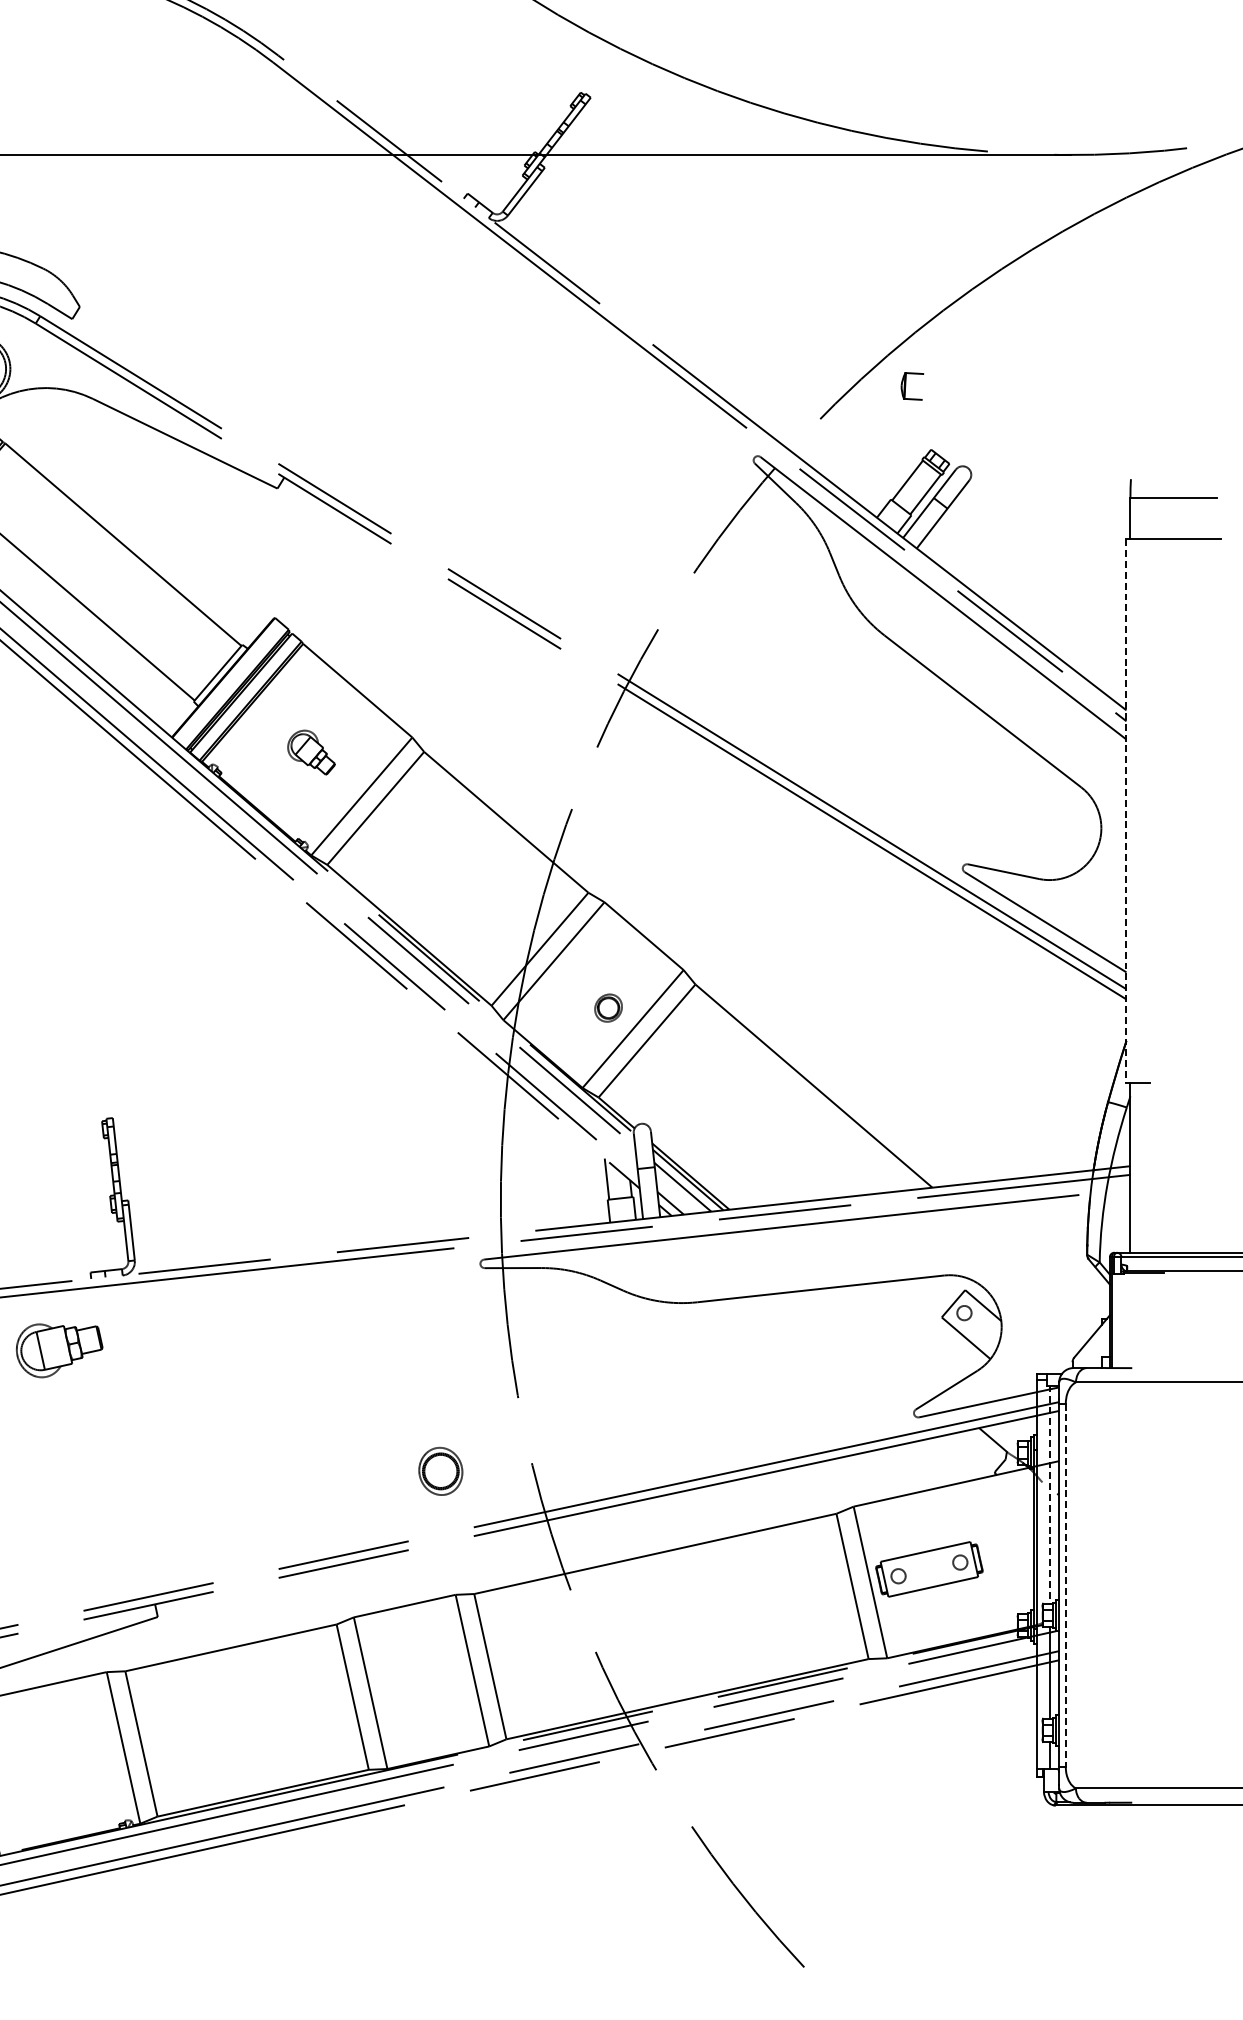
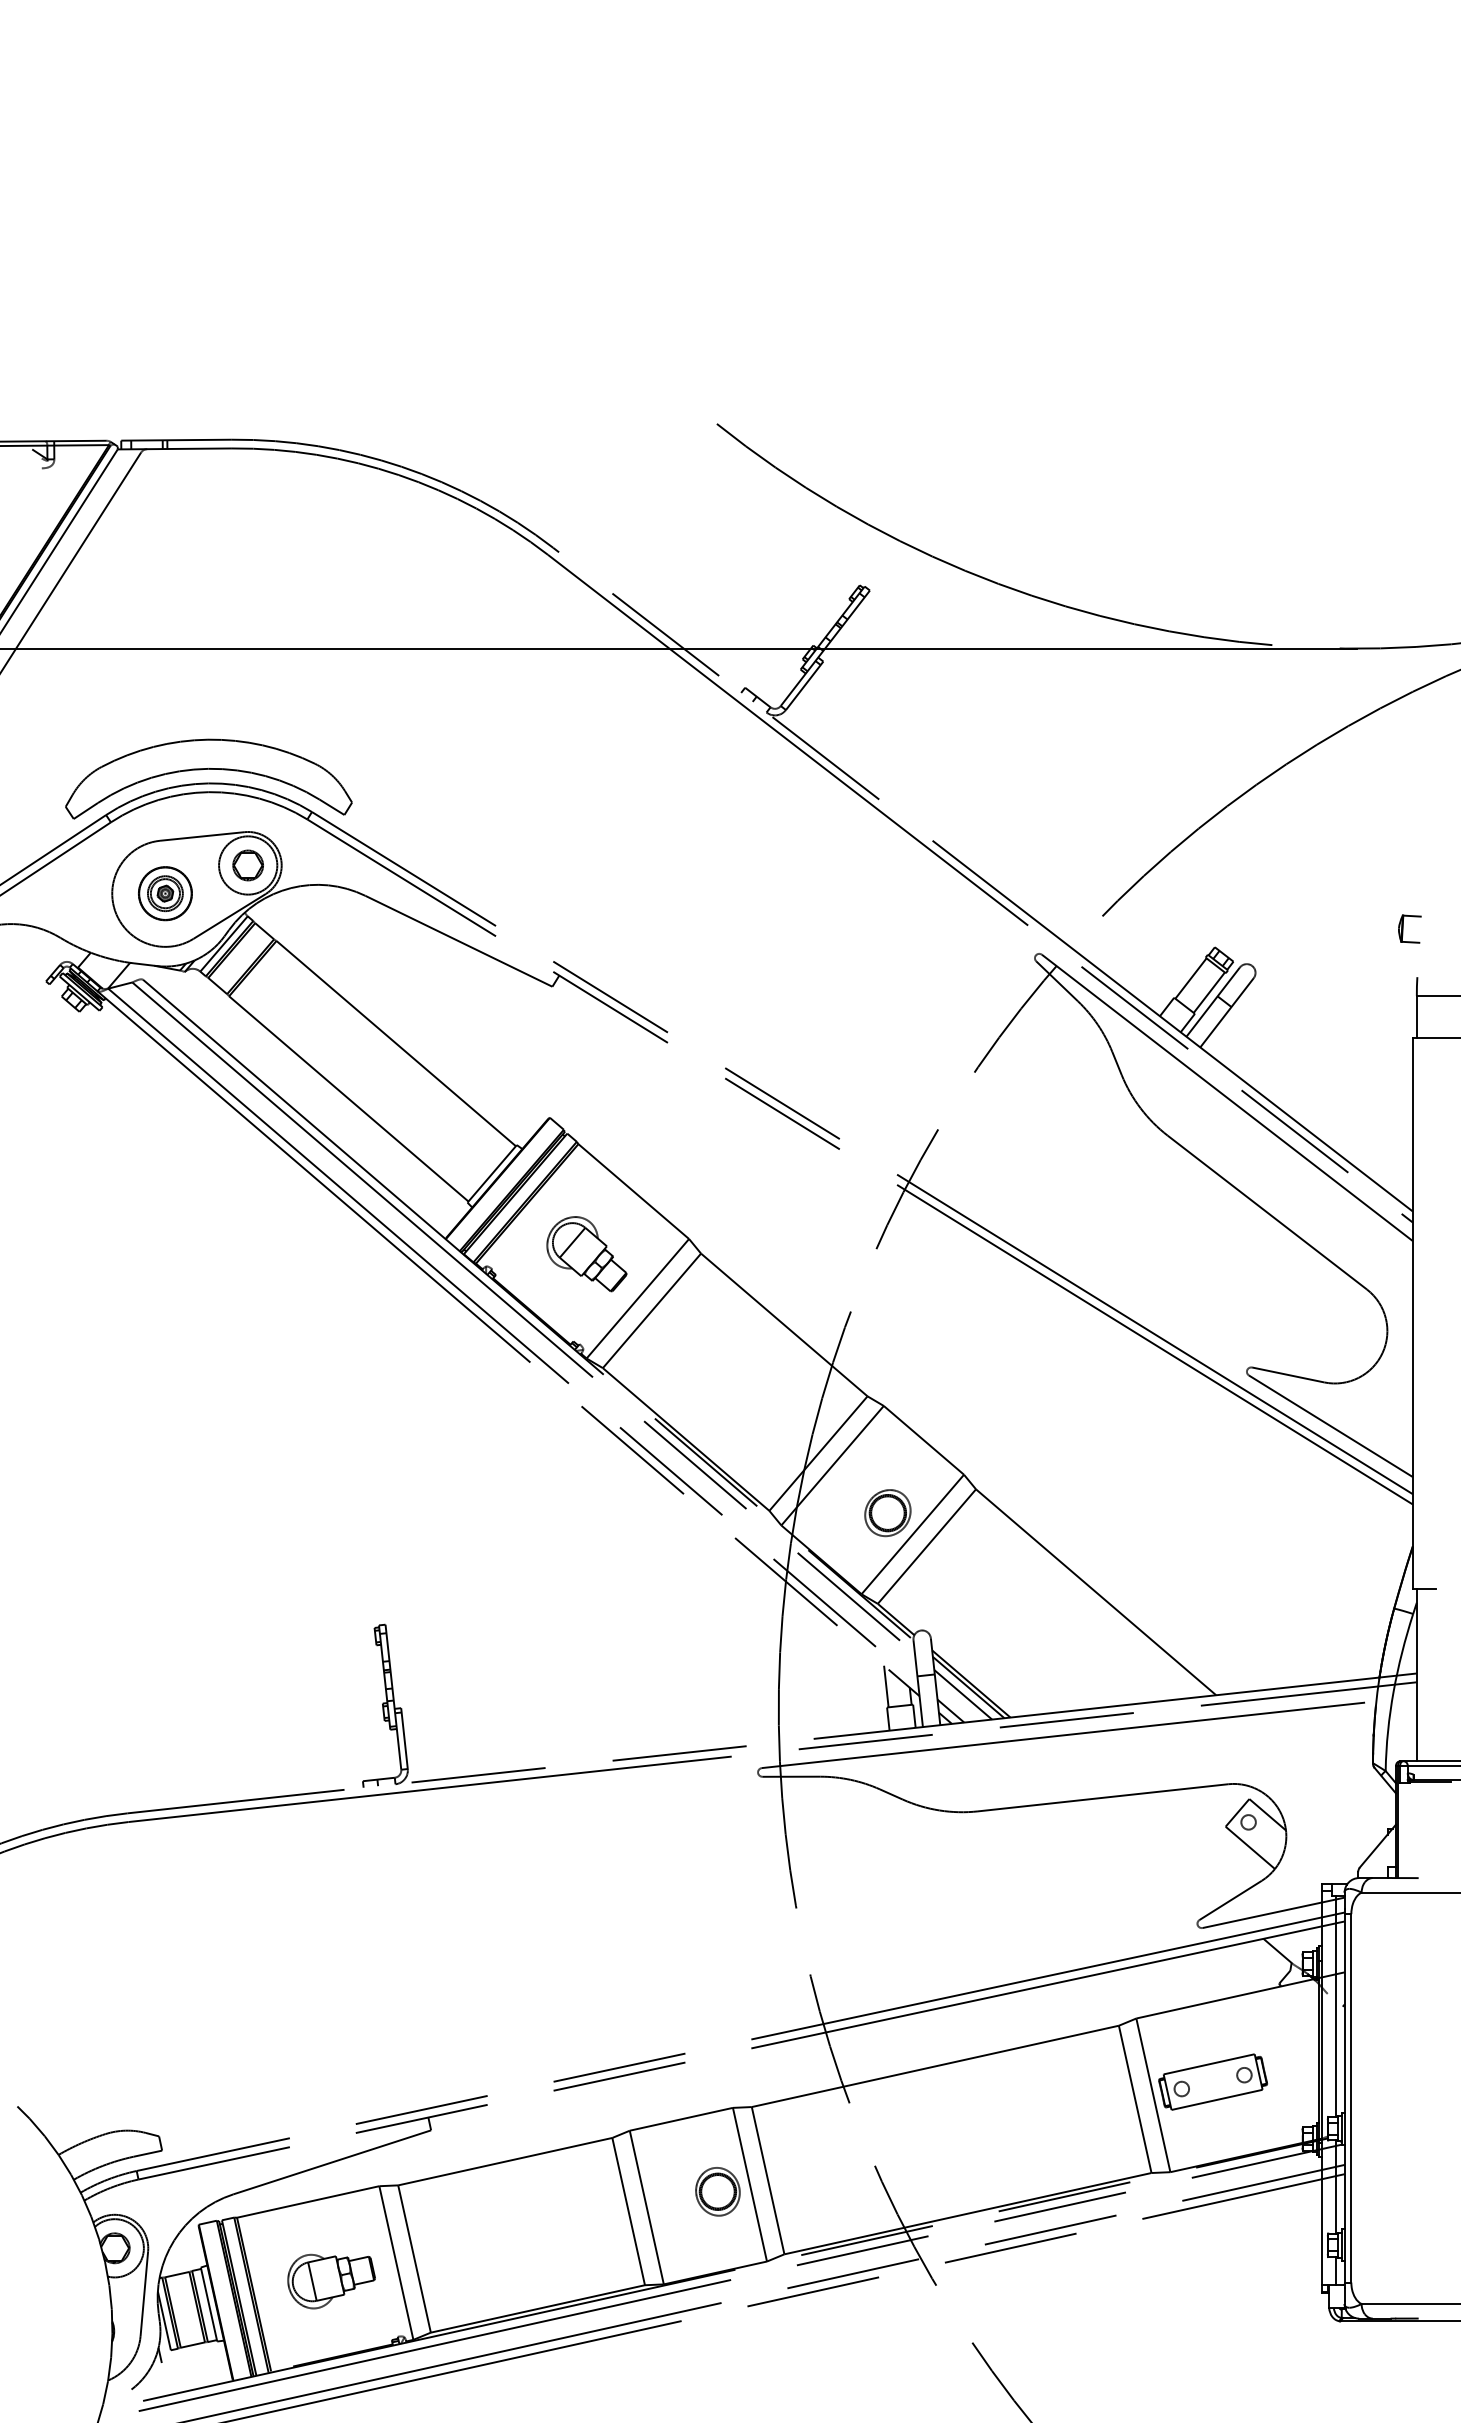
part: (912, 385) -> (1409, 928), moved
part: (311, 752) -> (586, 1254), size x1.67
line: (1126, 812) -> (1412, 1314), dashed -> solid
part: (608, 1008) -> (887, 1513), size x1.67
part: (59, 1350) -> (331, 2281), moved
part: (440, 1471) -> (717, 2191), moved
line: (1050, 1494) -> (1335, 2006), dashed -> solid
line: (1065, 1585) -> (1351, 2098), dashed -> solid

